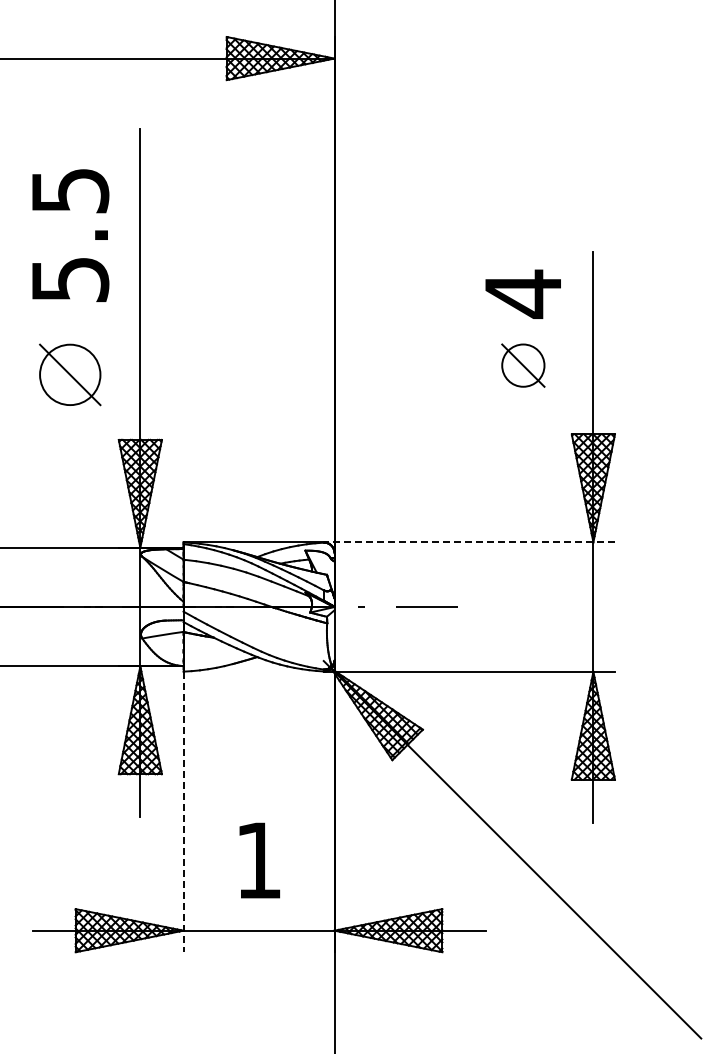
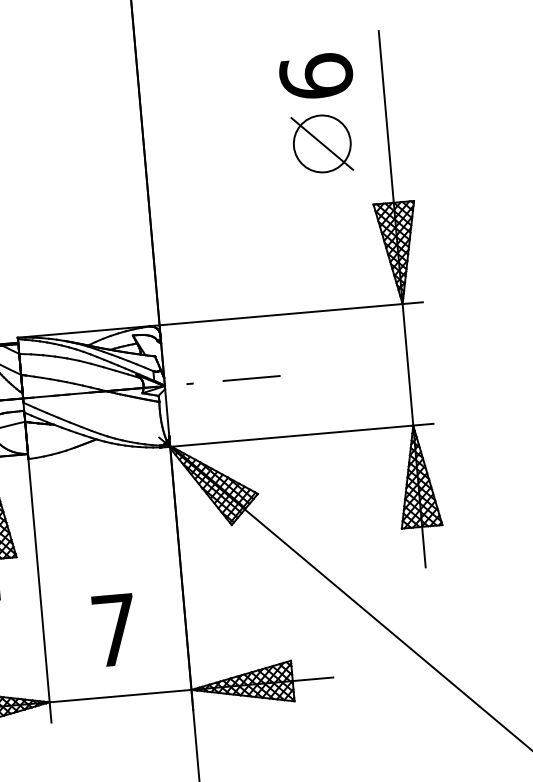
text: (523, 293) -> (316, 76), 4 -> 6
part: (523, 365) -> (322, 143), size x1.43
line: (469, 542) -> (286, 314), dashed -> solid
line: (183, 812) -> (39, 591), dashed -> solid
text: (258, 860) -> (114, 630), 1 -> 7

